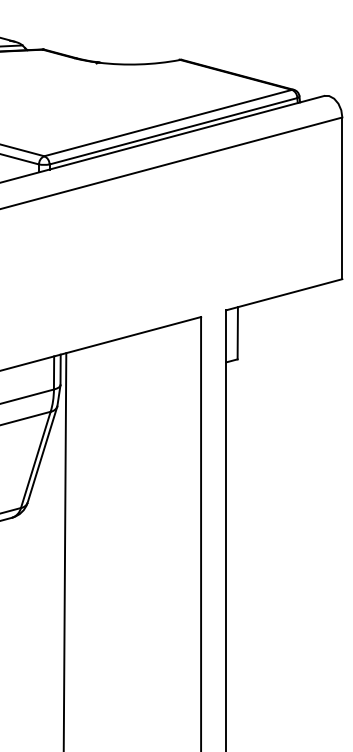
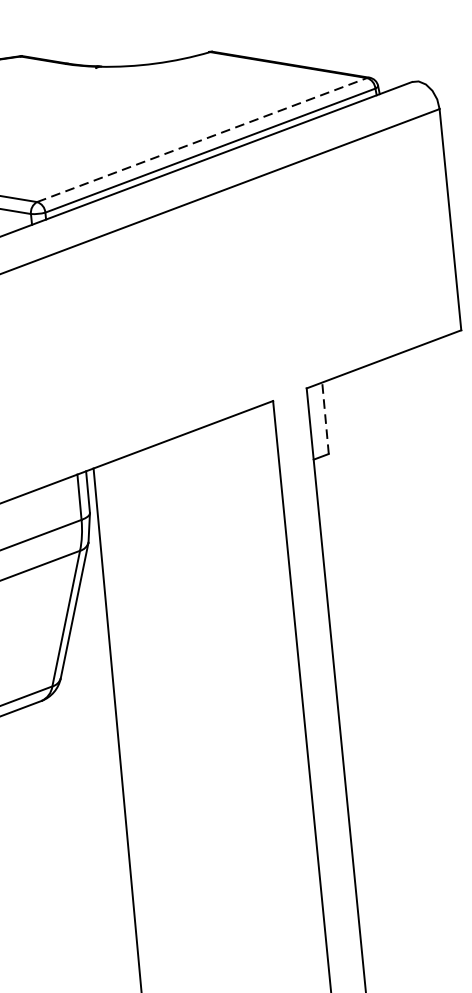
line: (168, 122) -> (202, 139), solid -> dashed
line: (237, 332) -> (325, 417), solid -> dashed

